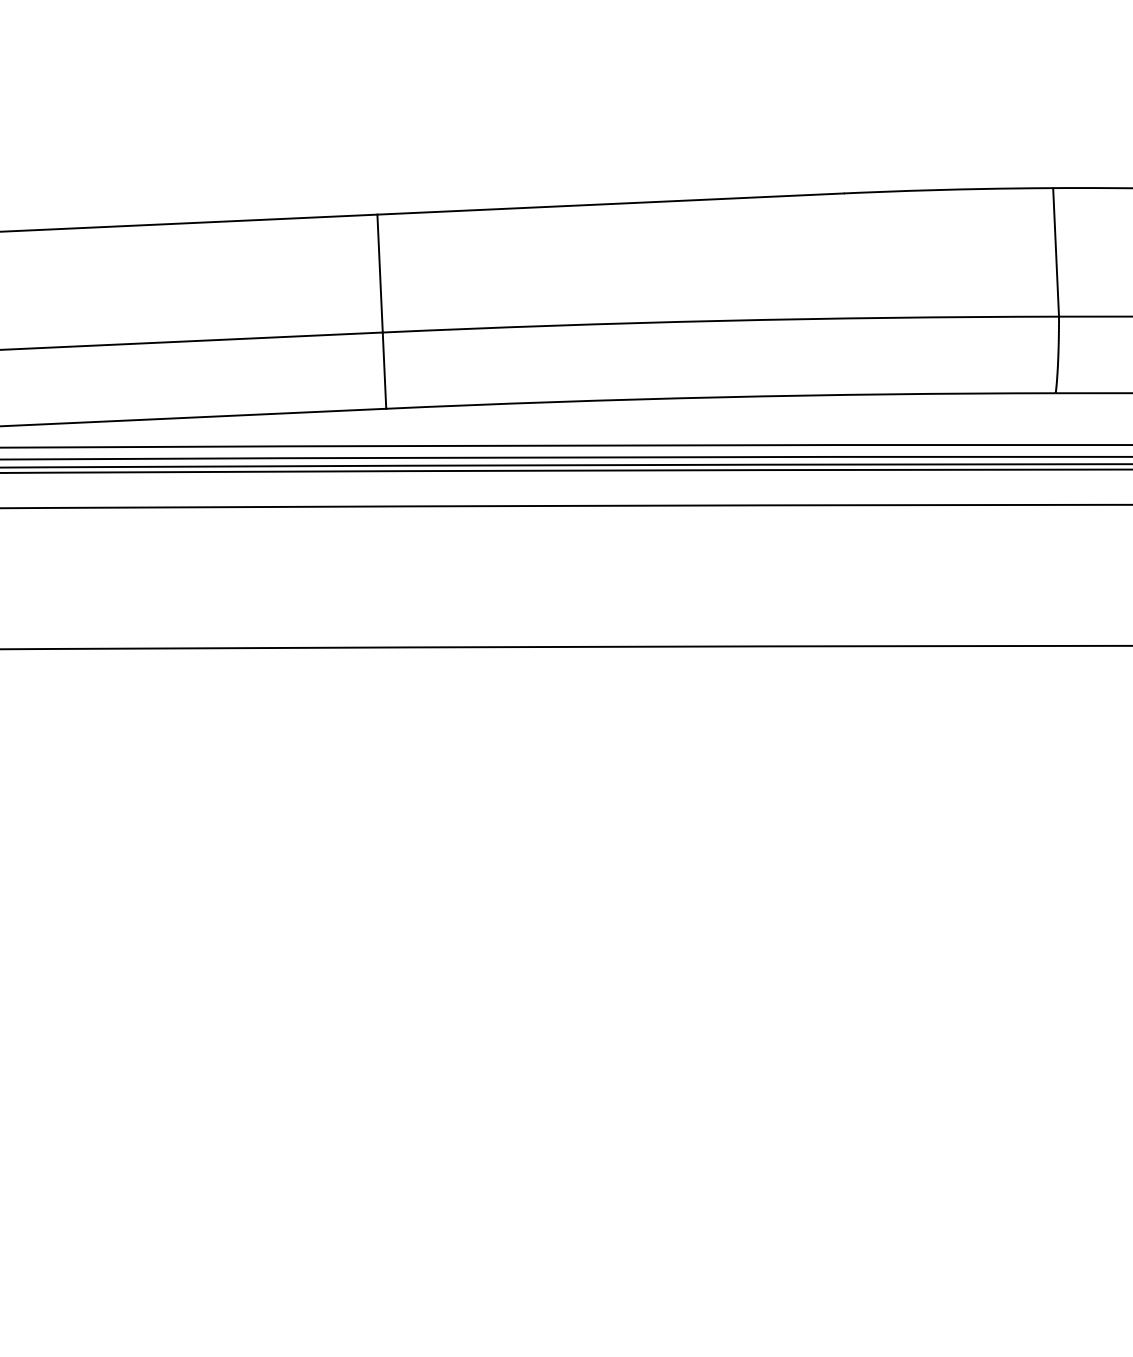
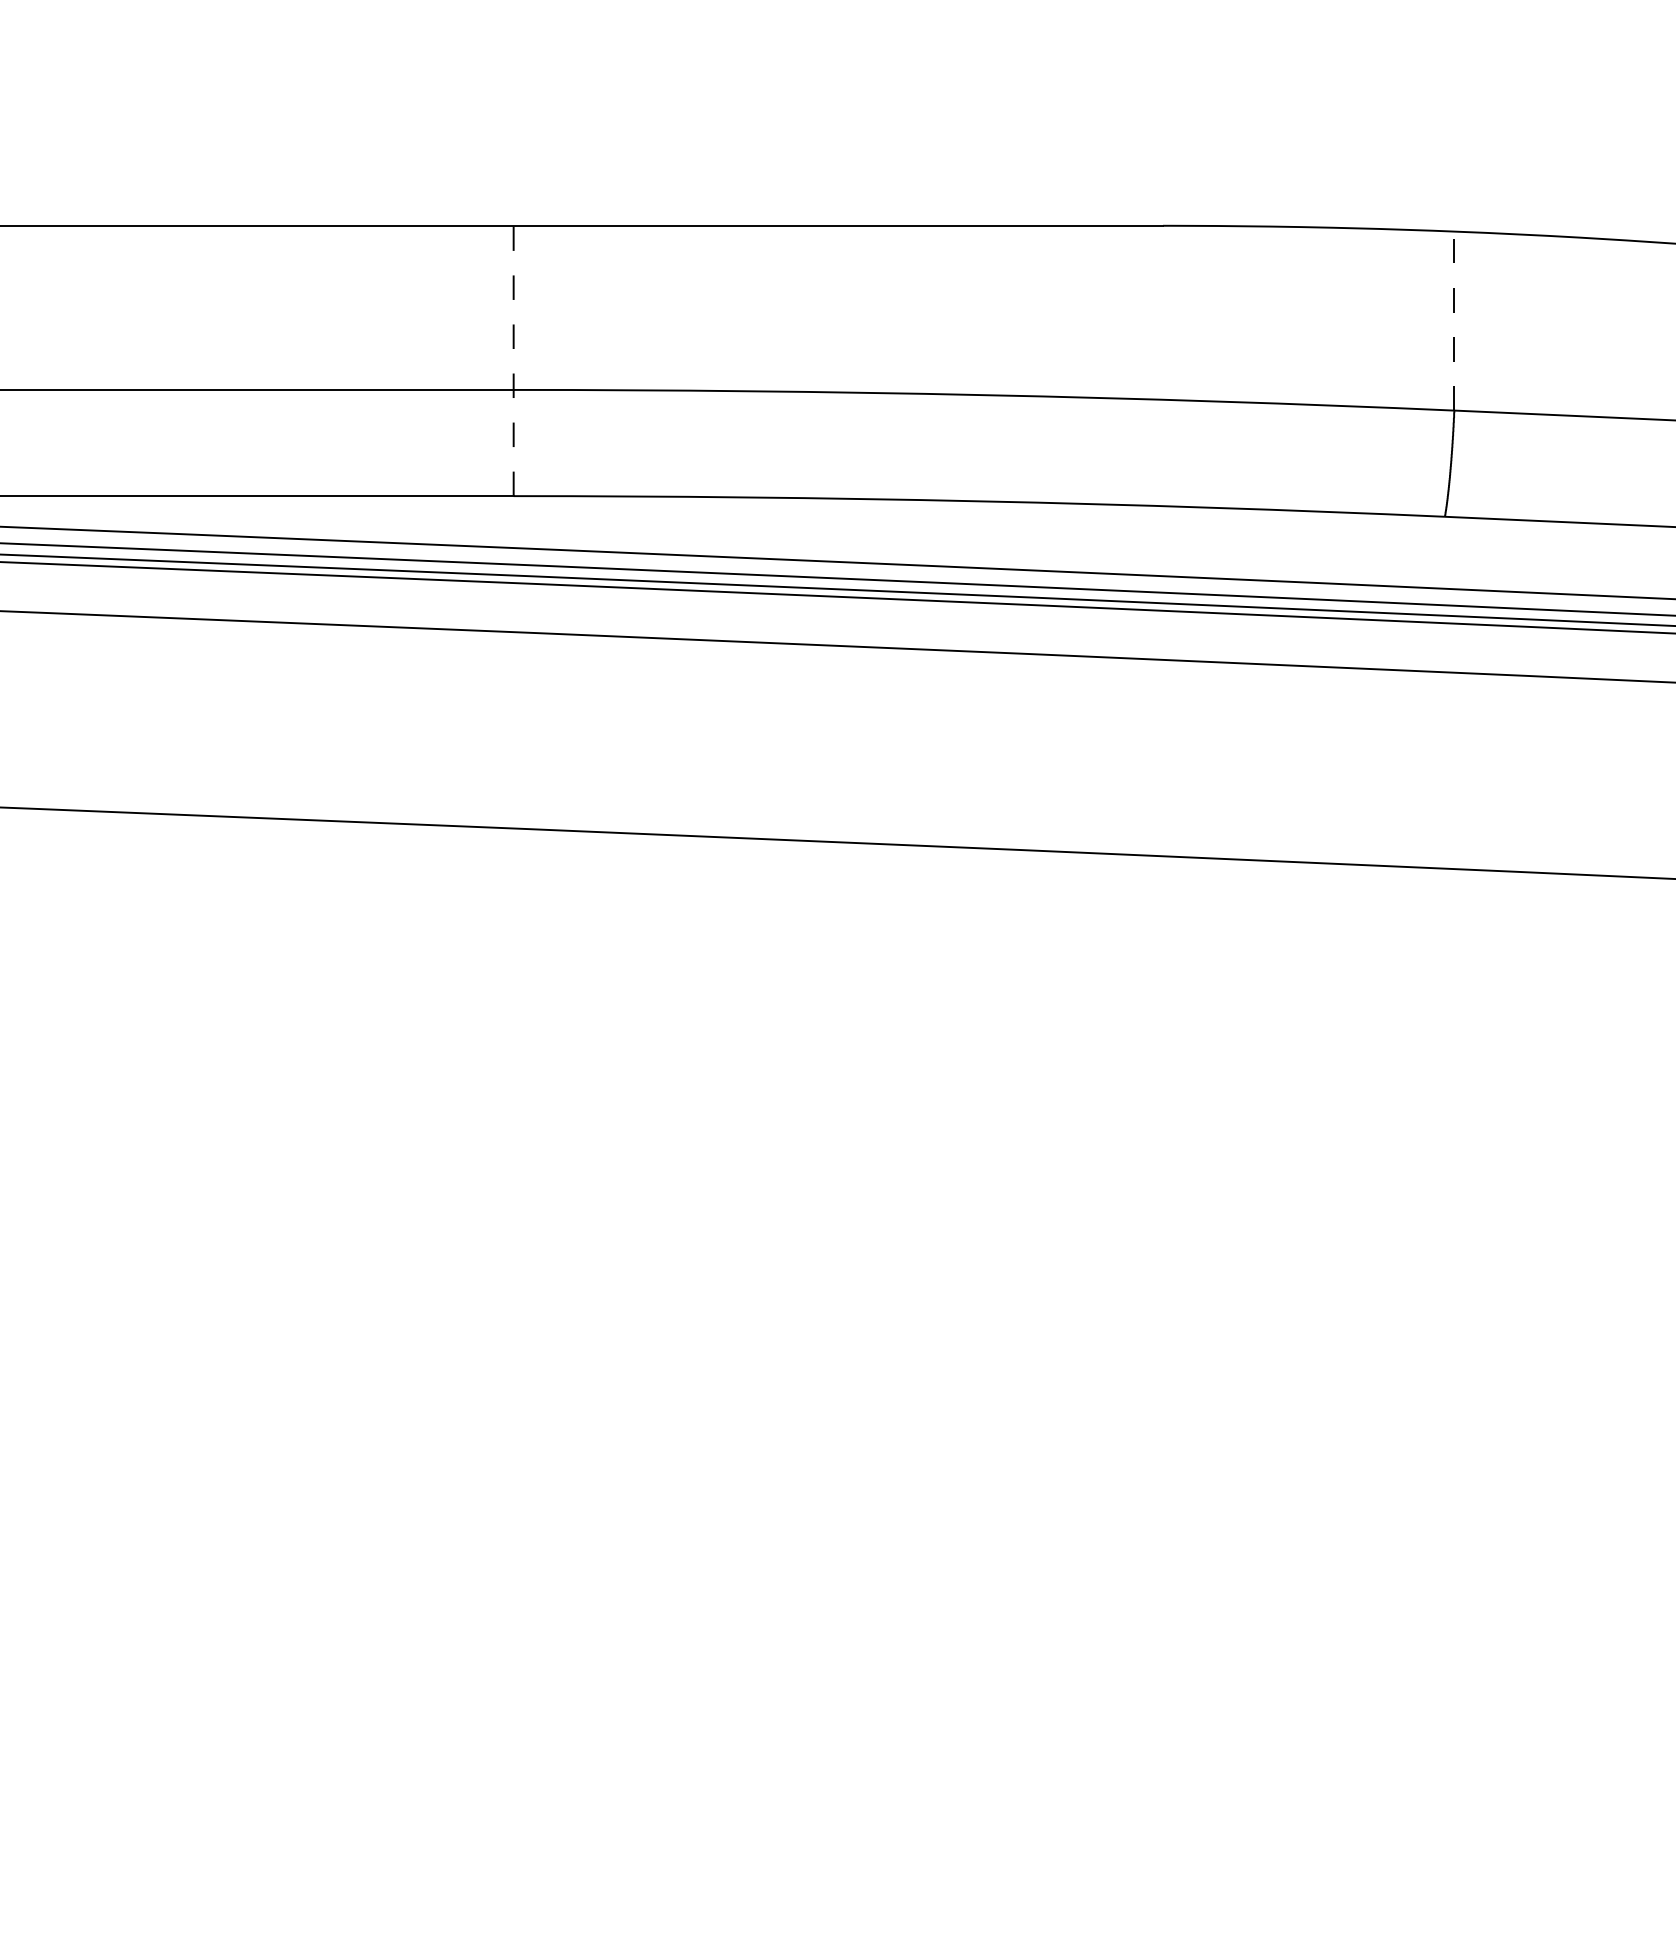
line: (1056, 251) -> (1454, 320), solid -> dashed
line: (381, 311) -> (513, 360), solid -> dashed

